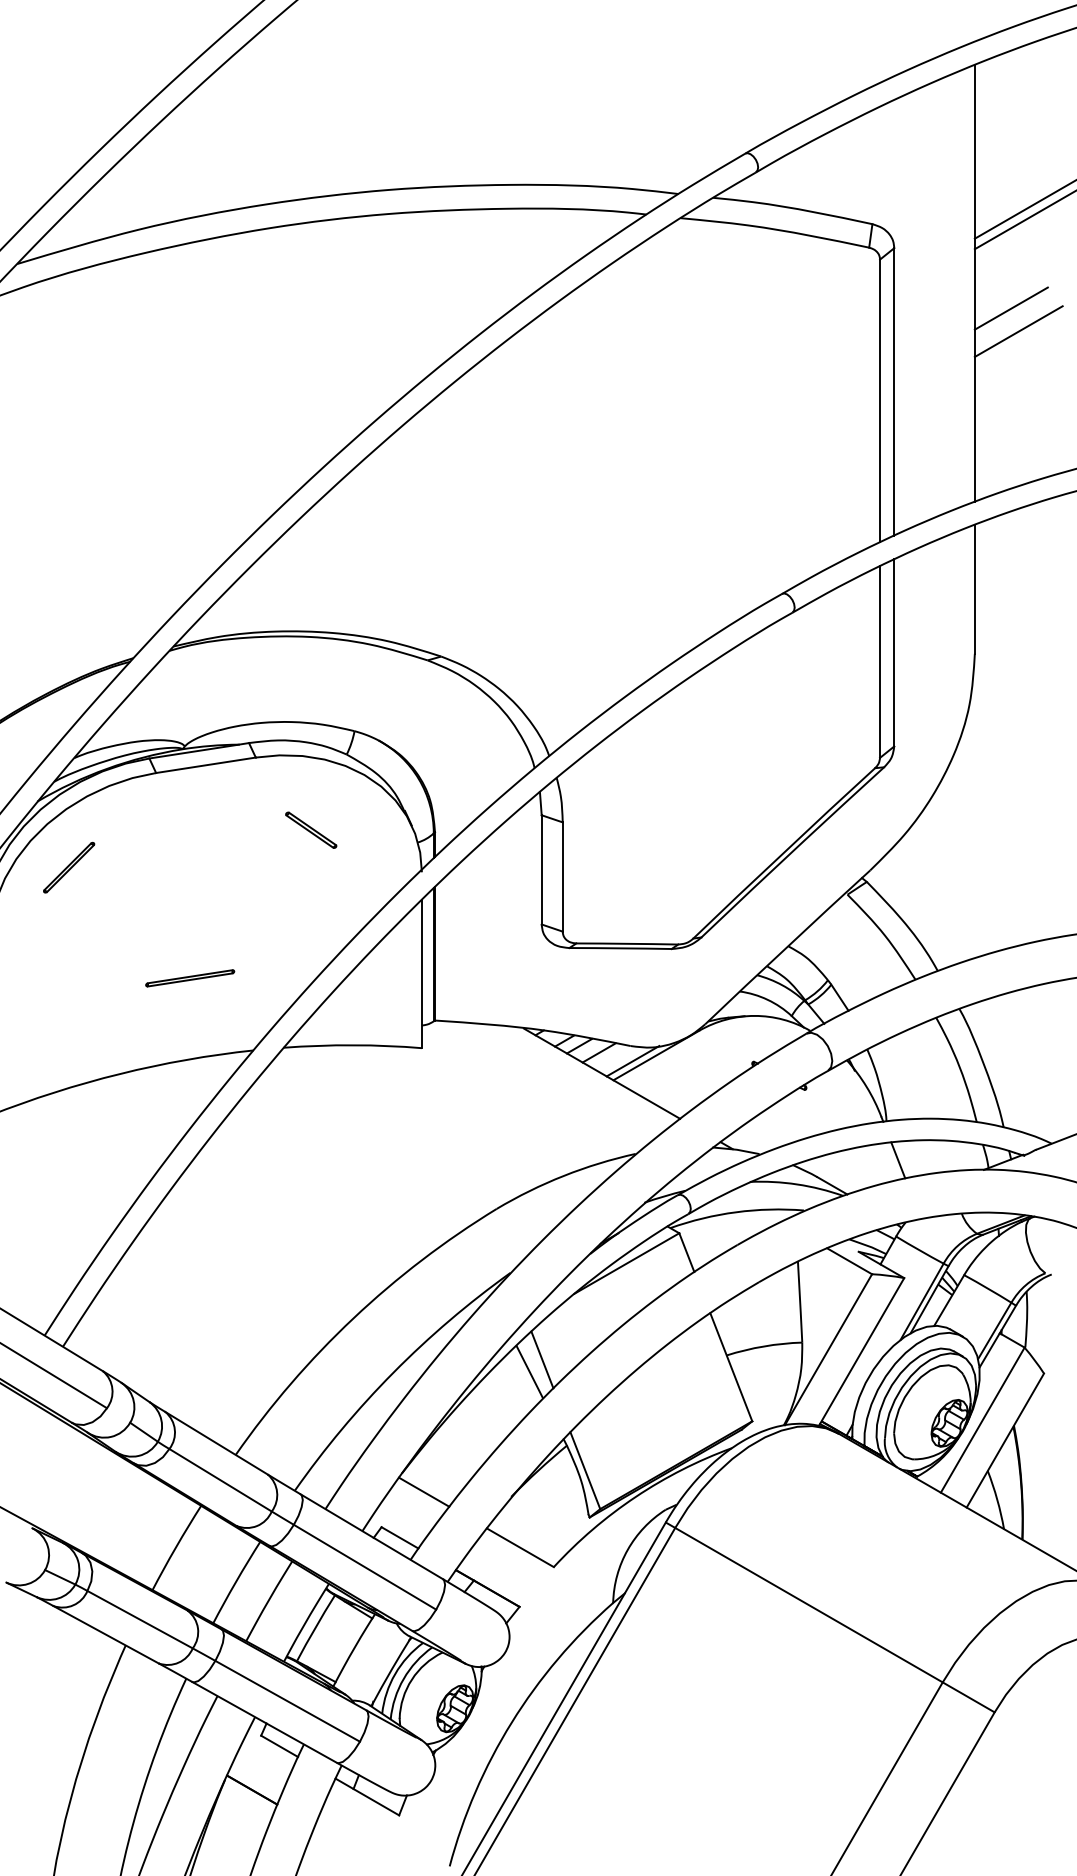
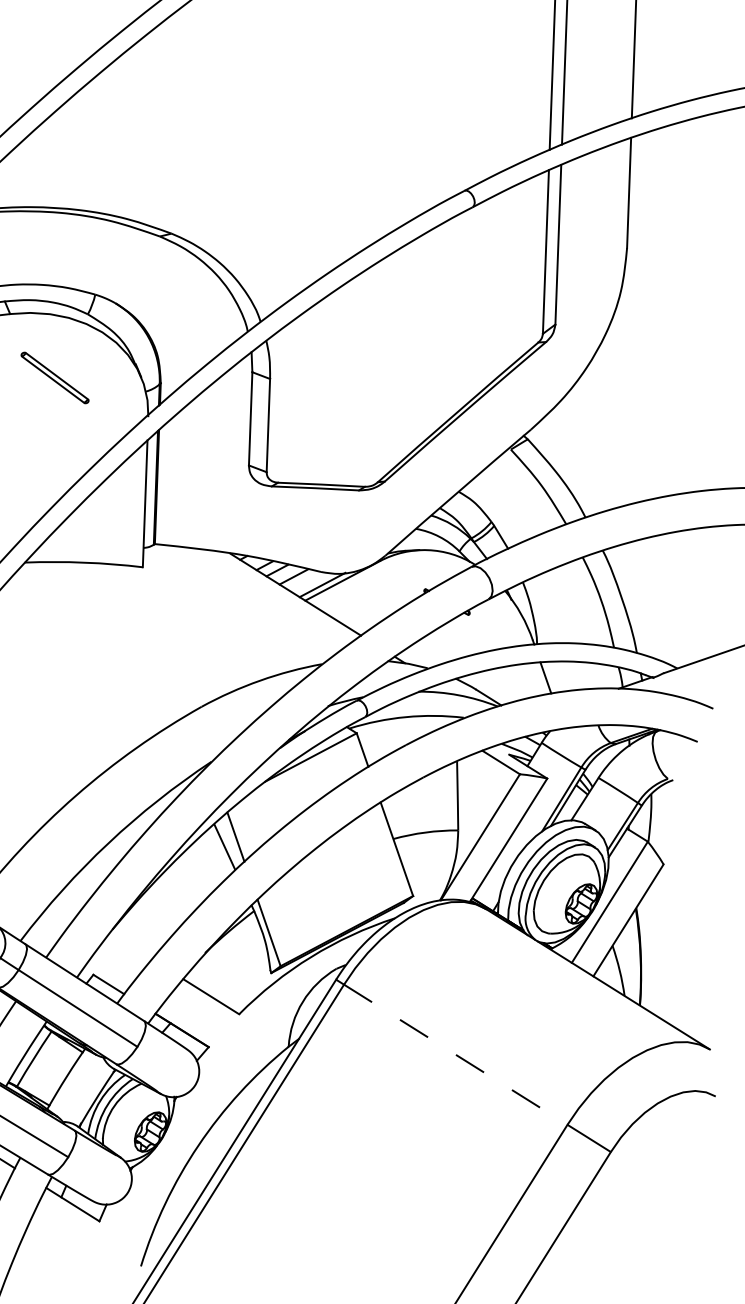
part: (311, 829) -> (55, 377), size x1.6
line: (424, 1491) -> (131, 945), removed
line: (809, 1605) -> (456, 1055), solid -> dashed

